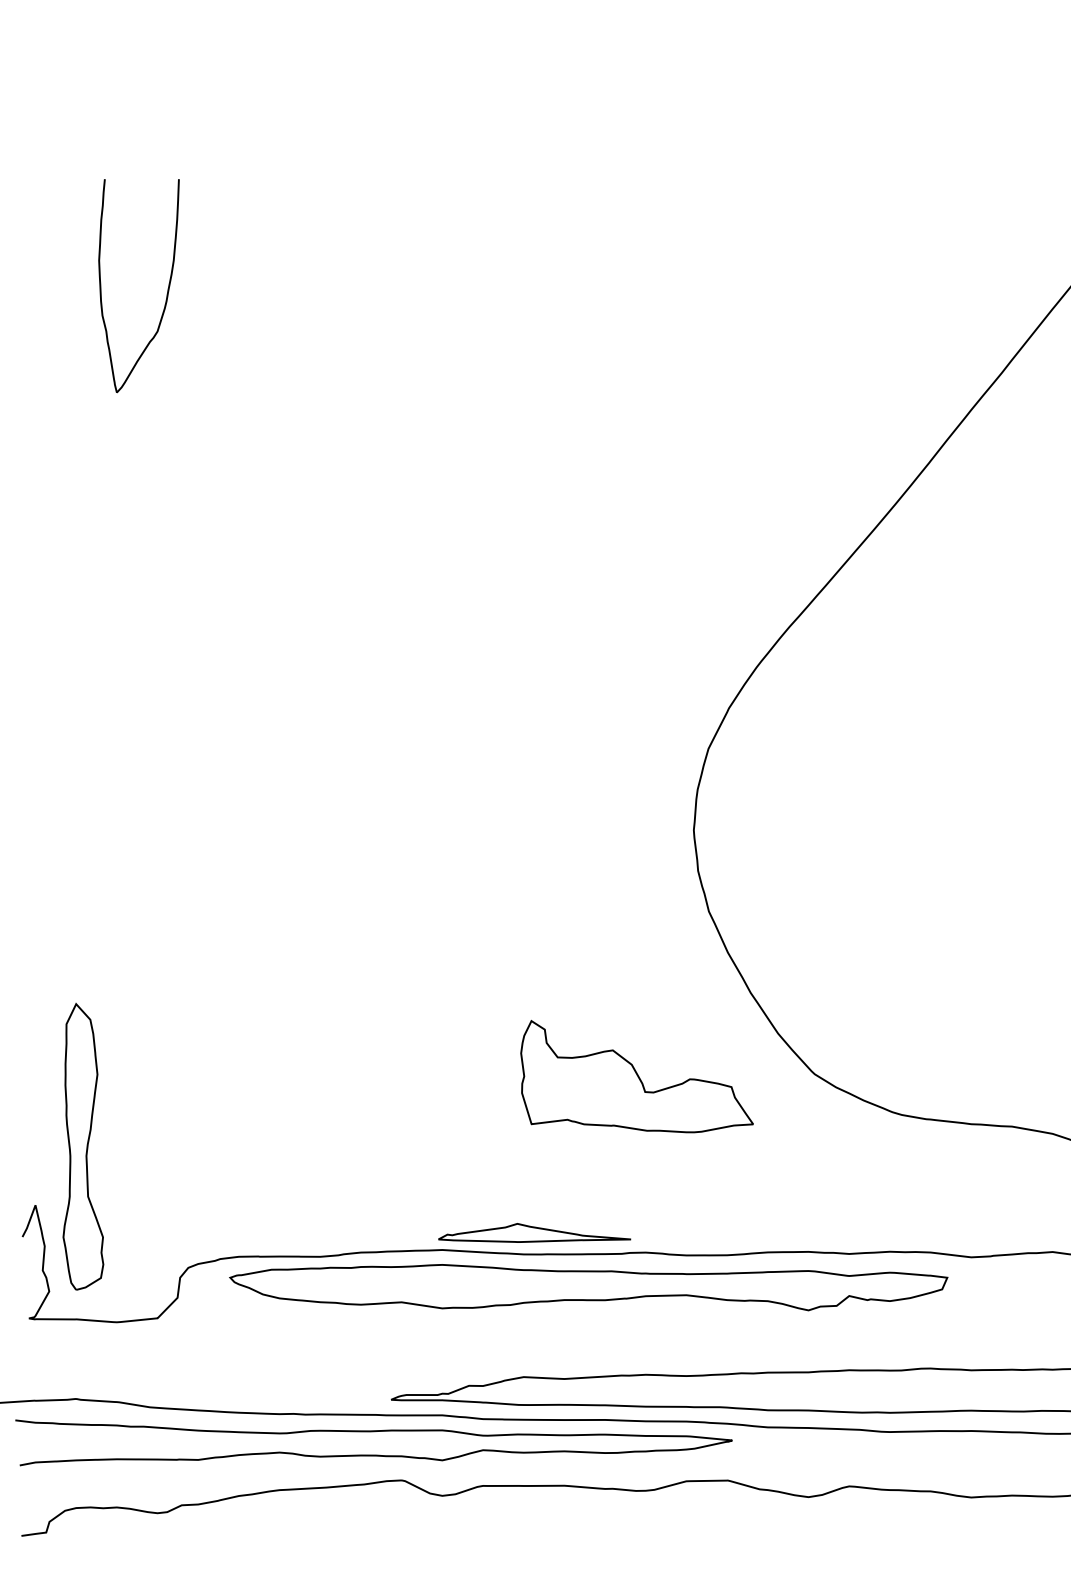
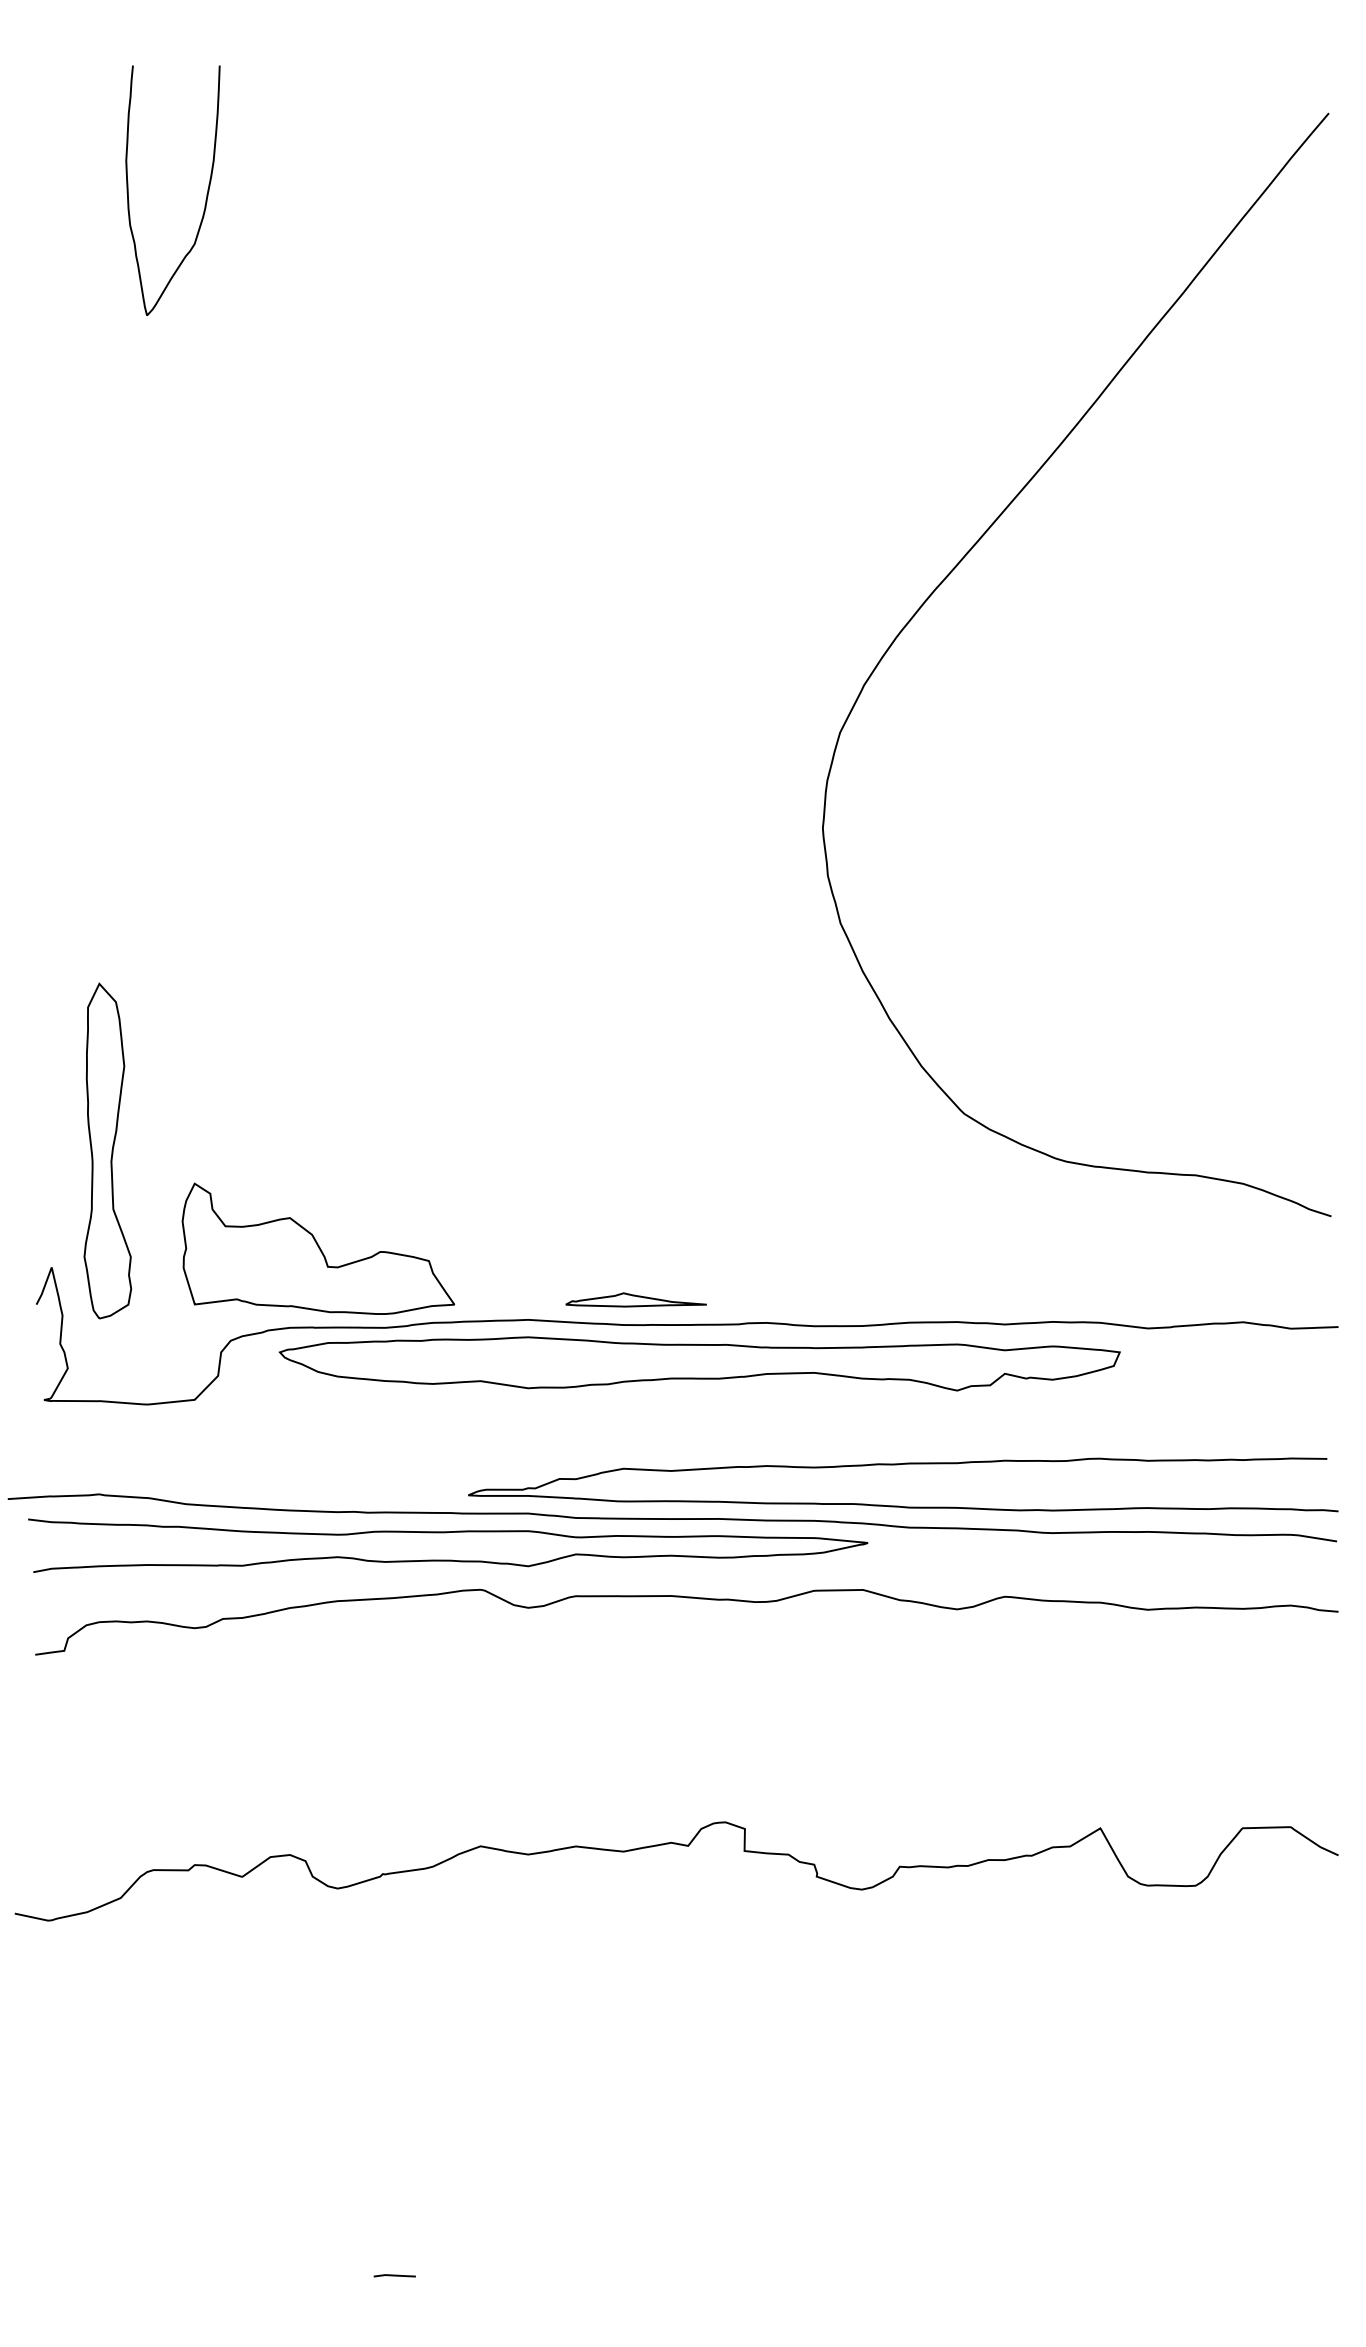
part: (637, 1076) -> (318, 1248), moved
part: (83, 1146) -> (107, 1150), moved
part: (533, 1232) -> (635, 1299), size x0.62

